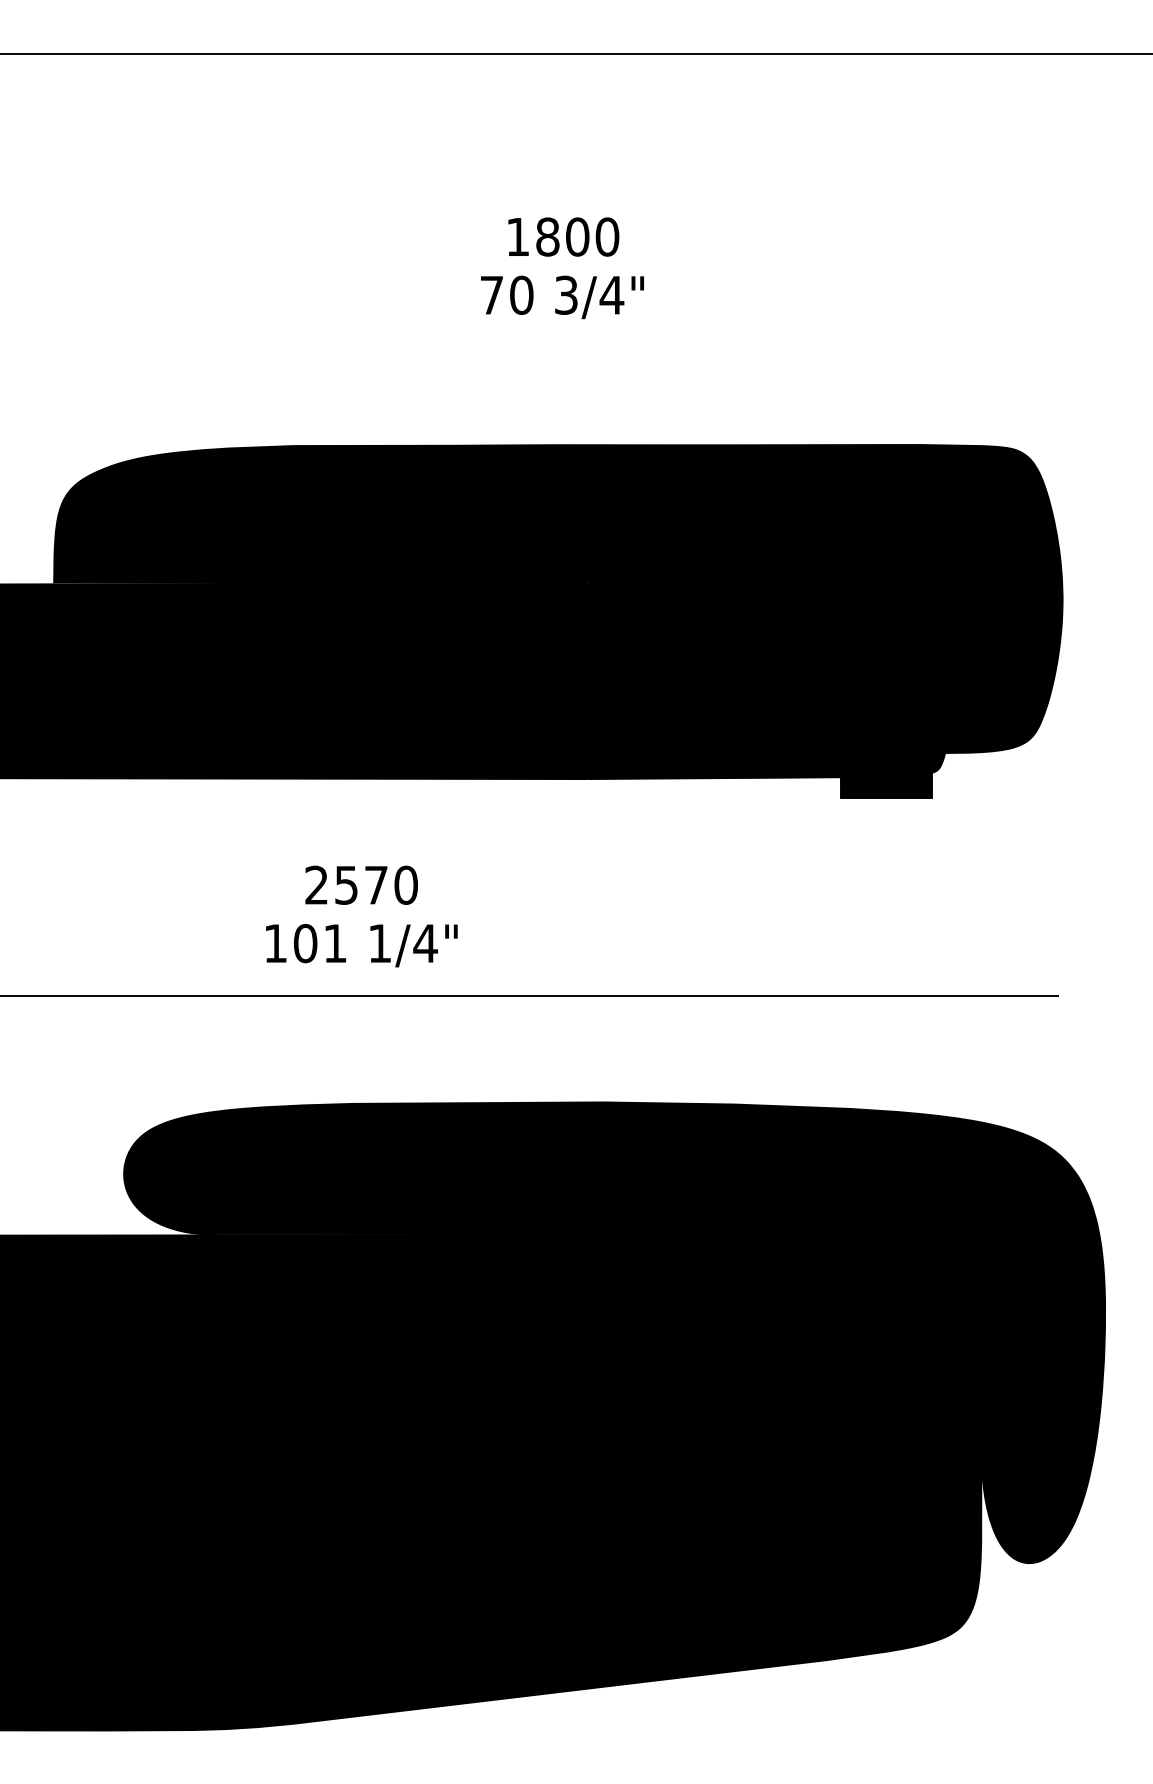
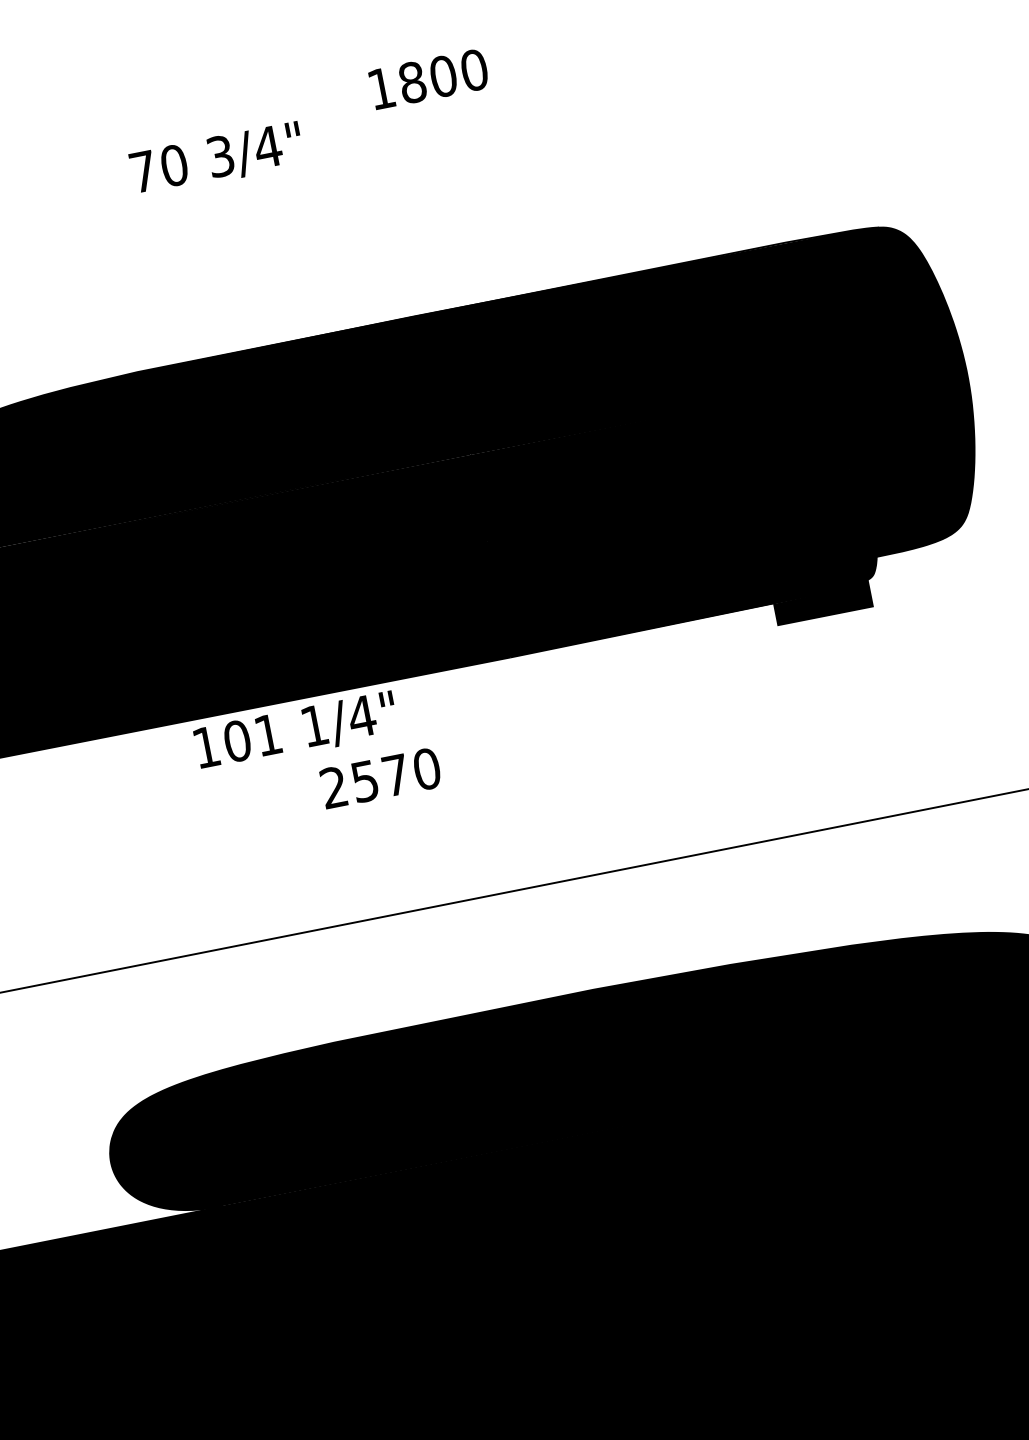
text: (563, 236) -> (428, 78), moved
text: (562, 297) -> (217, 159), moved
text: (361, 884) -> (380, 777), moved
text: (361, 945) -> (295, 731), moved

